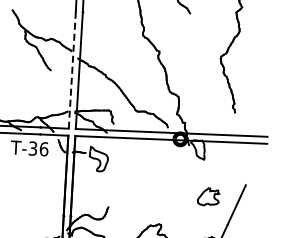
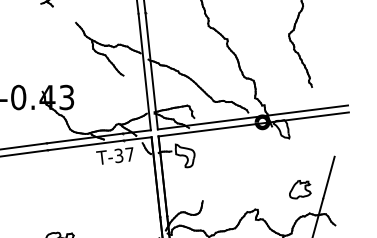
line: (72, 70) -> (144, 72), dashed -> solid
text: (43, 149) -> (129, 154), T-36 -> T-37
part: (209, 197) -> (300, 189), moved

